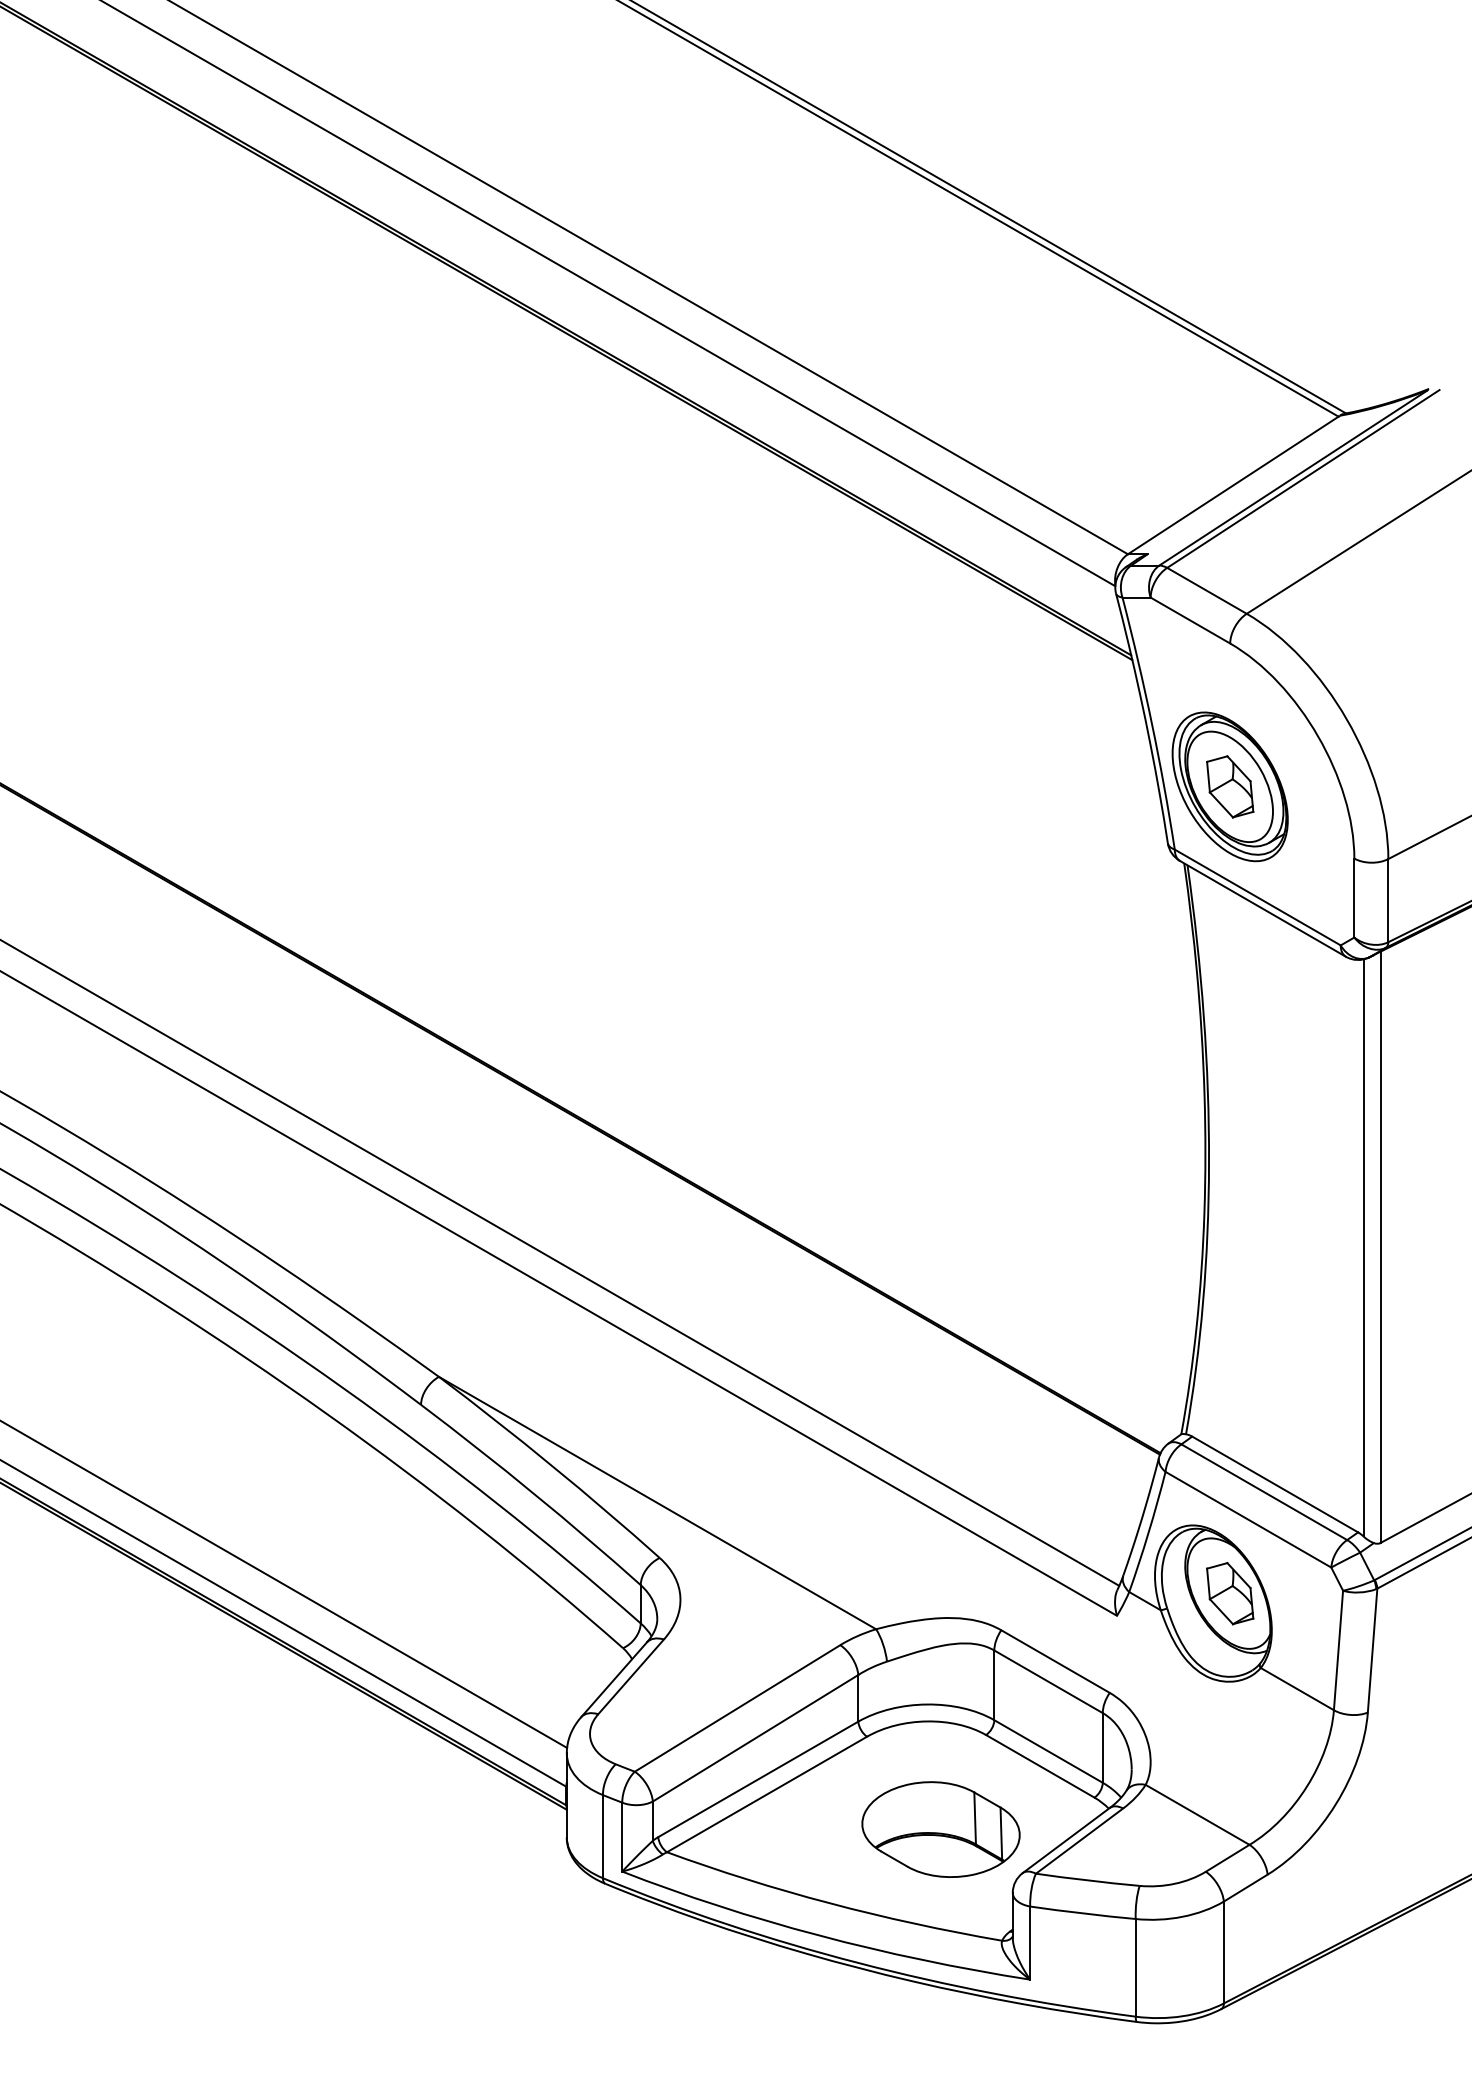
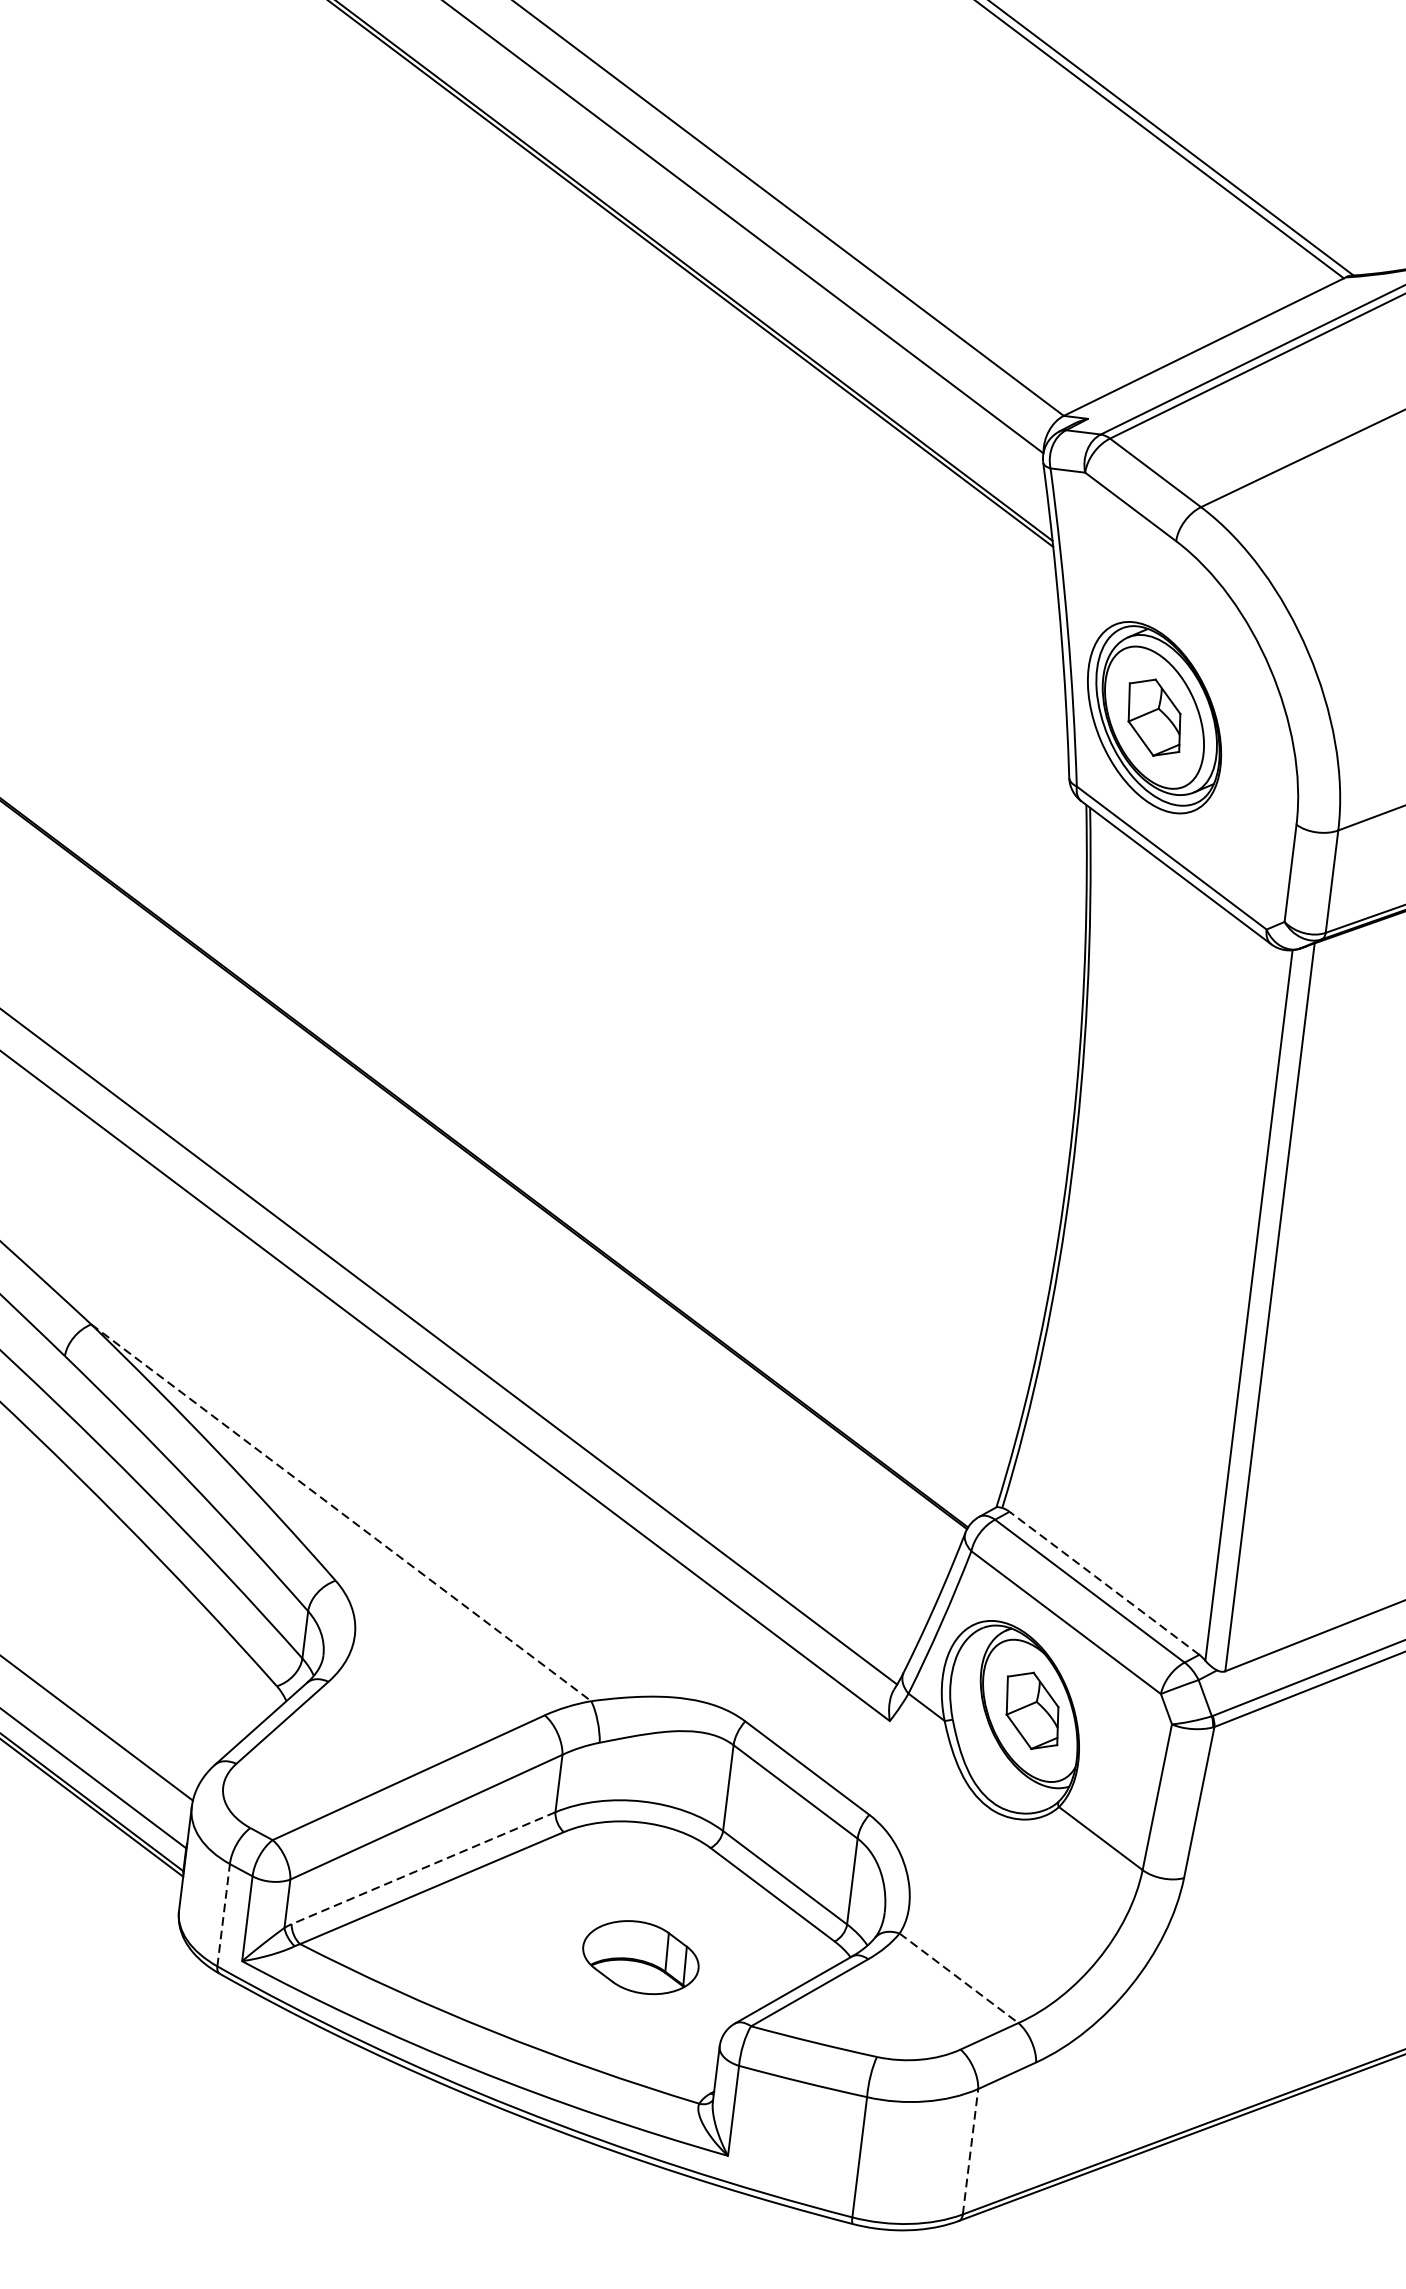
line: (1275, 1484) -> (1104, 1583), solid -> dashed
line: (657, 1503) -> (341, 1513), solid -> dashed
line: (757, 1779) -> (422, 1868), solid -> dashed
line: (1197, 1814) -> (958, 1977), solid -> dashed
part: (940, 1829) -> (640, 1957), size x0.6
line: (602, 1836) -> (223, 1914), solid -> dashed
line: (1223, 1952) -> (970, 2151), solid -> dashed

